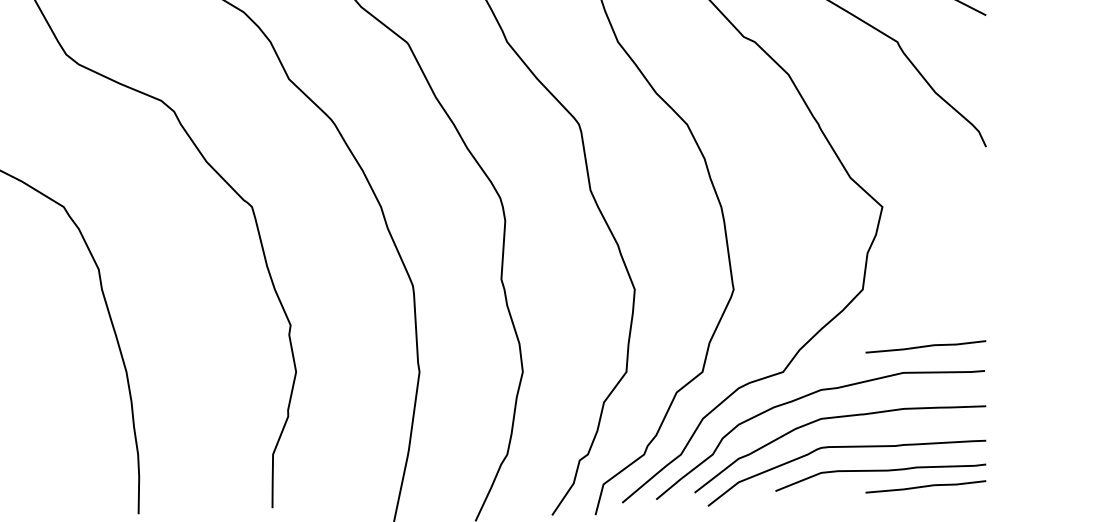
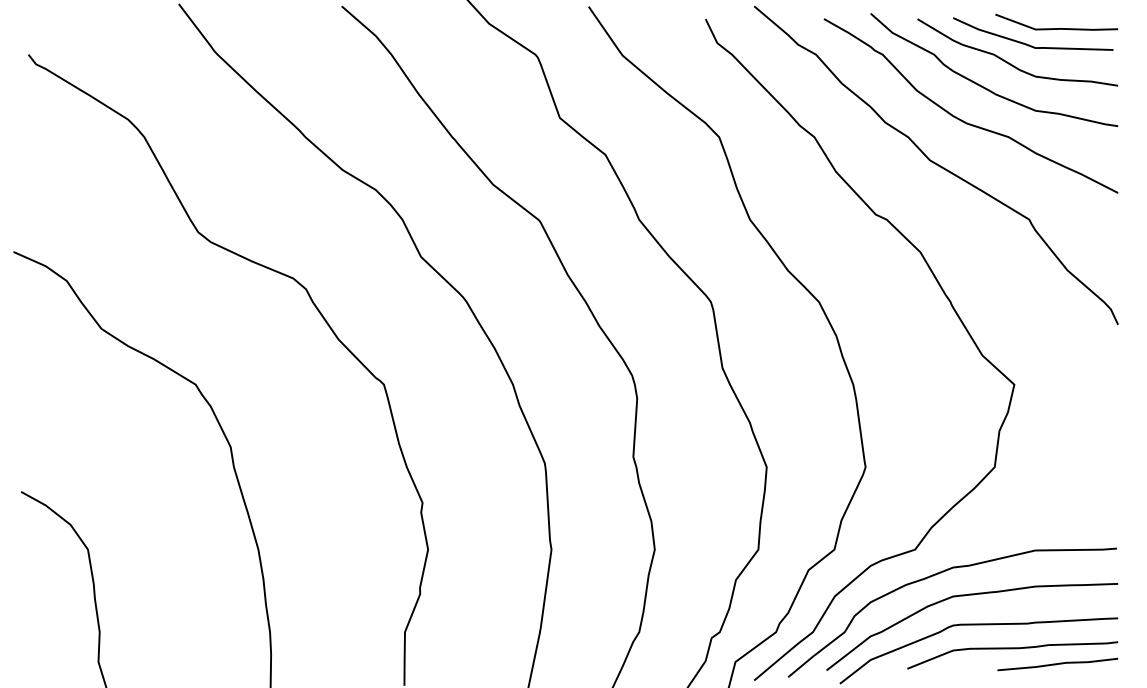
line: (925, 346) -> (1057, 524), removed

